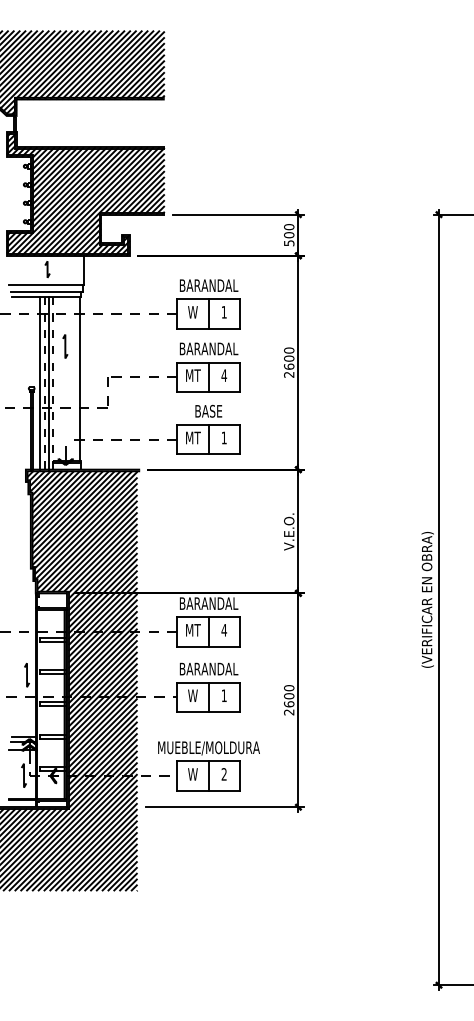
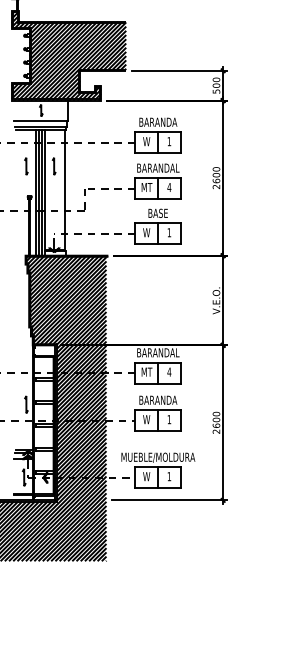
text: (208, 285) -> (157, 122), BARANDAL -> BARANDA
line: (26, 346) -> (26, 166), added
line: (44, 382) -> (39, 192), dashed -> solid
line: (53, 382) -> (45, 192), dashed -> solid
text: (193, 437) -> (147, 232), MT -> W
text: (208, 668) -> (157, 399), BARANDAL -> BARANDA
text: (223, 774) -> (168, 476), 2 -> 1

